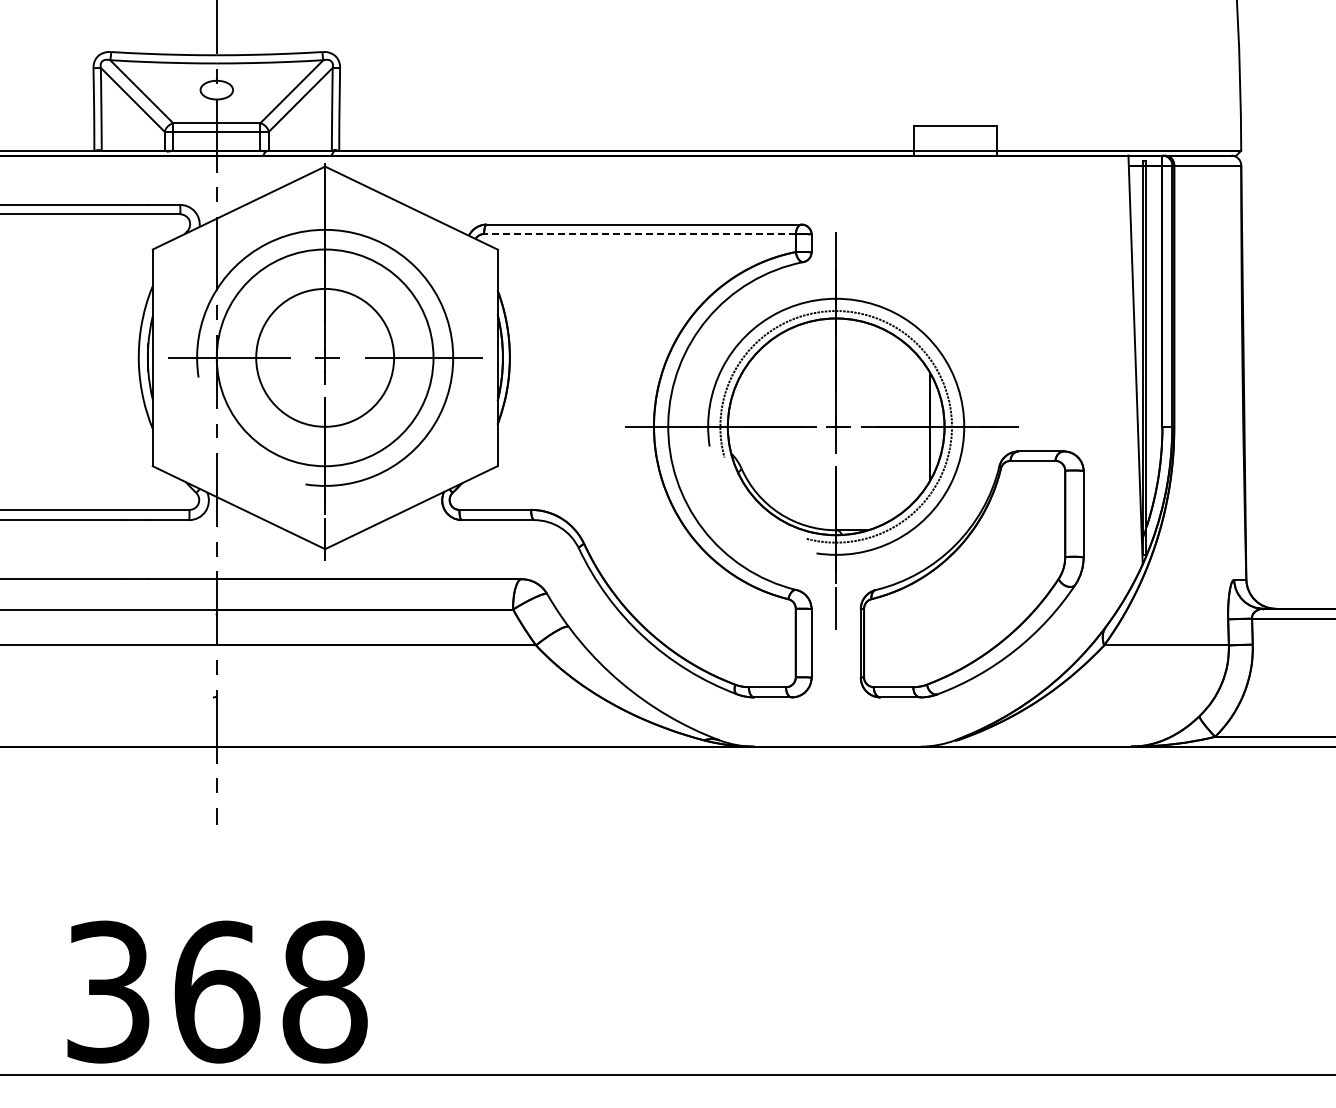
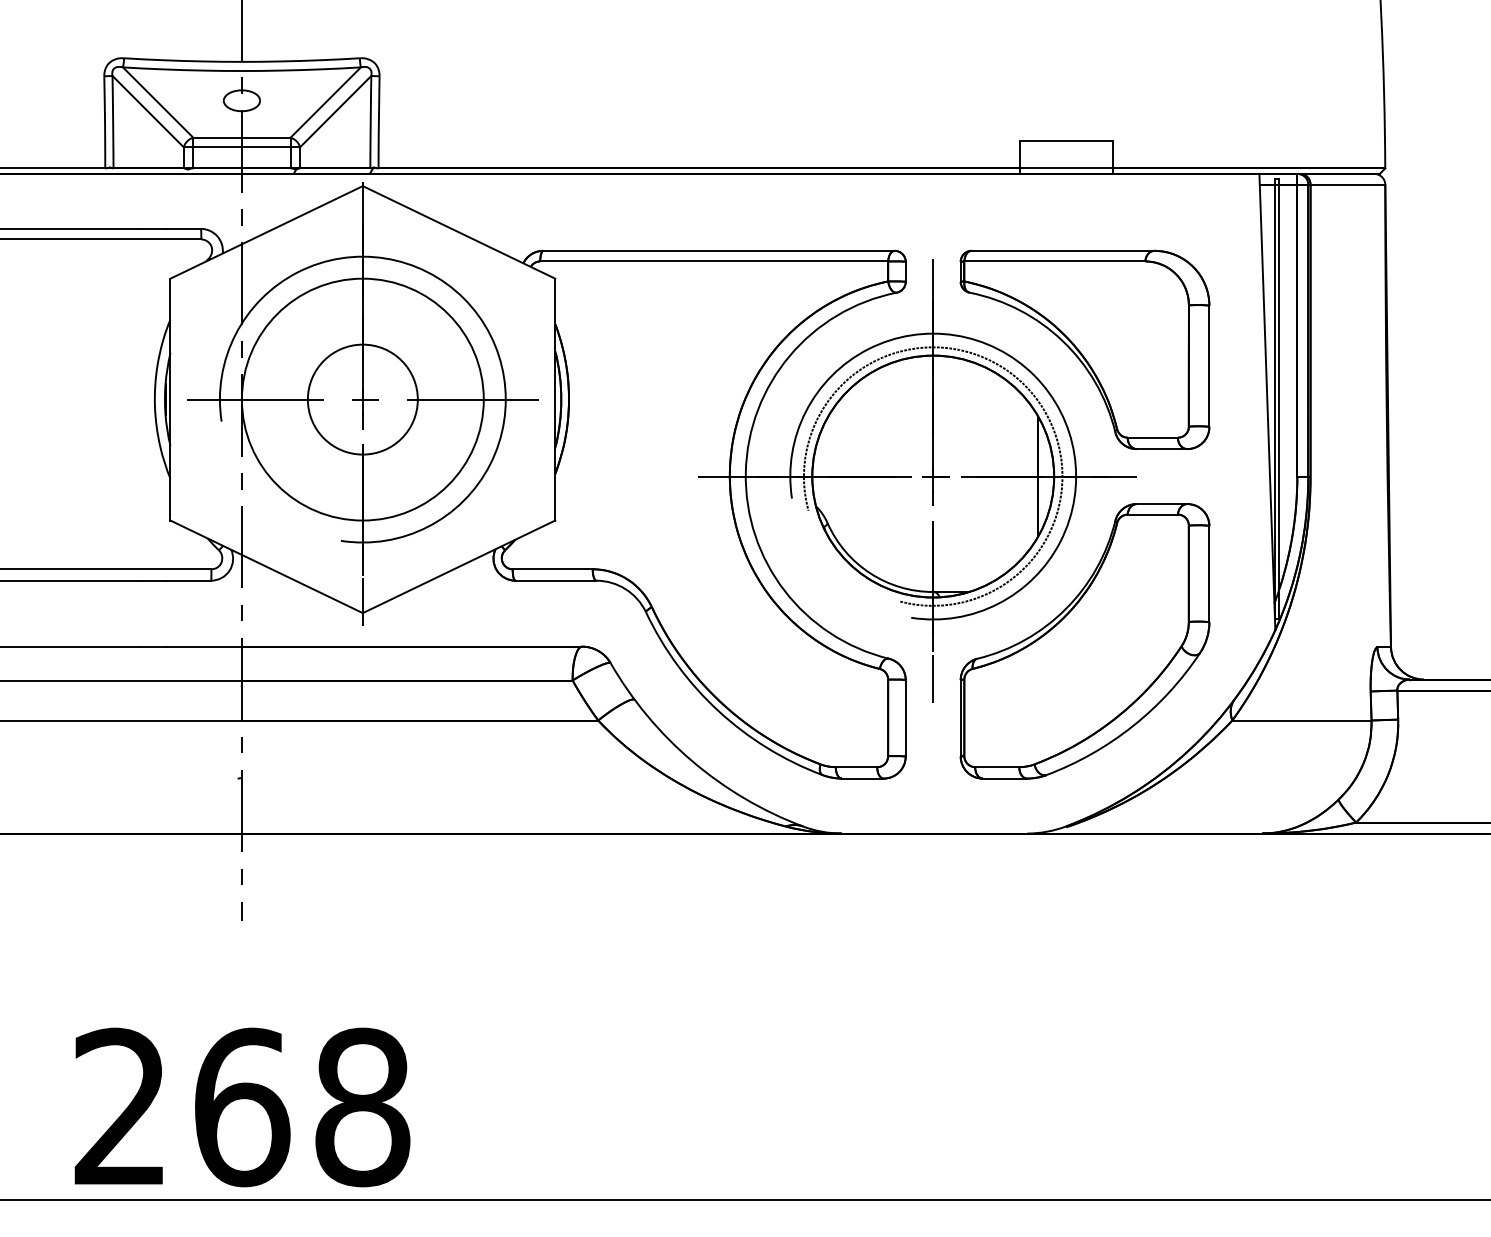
line: (639, 234) -> (713, 261), dashed -> solid
part: (971, 313) -> (1084, 350), added
circle: (324, 357) -> (362, 399), size x0.71
text: (108, 991) -> (121, 1106), 368 -> 268

